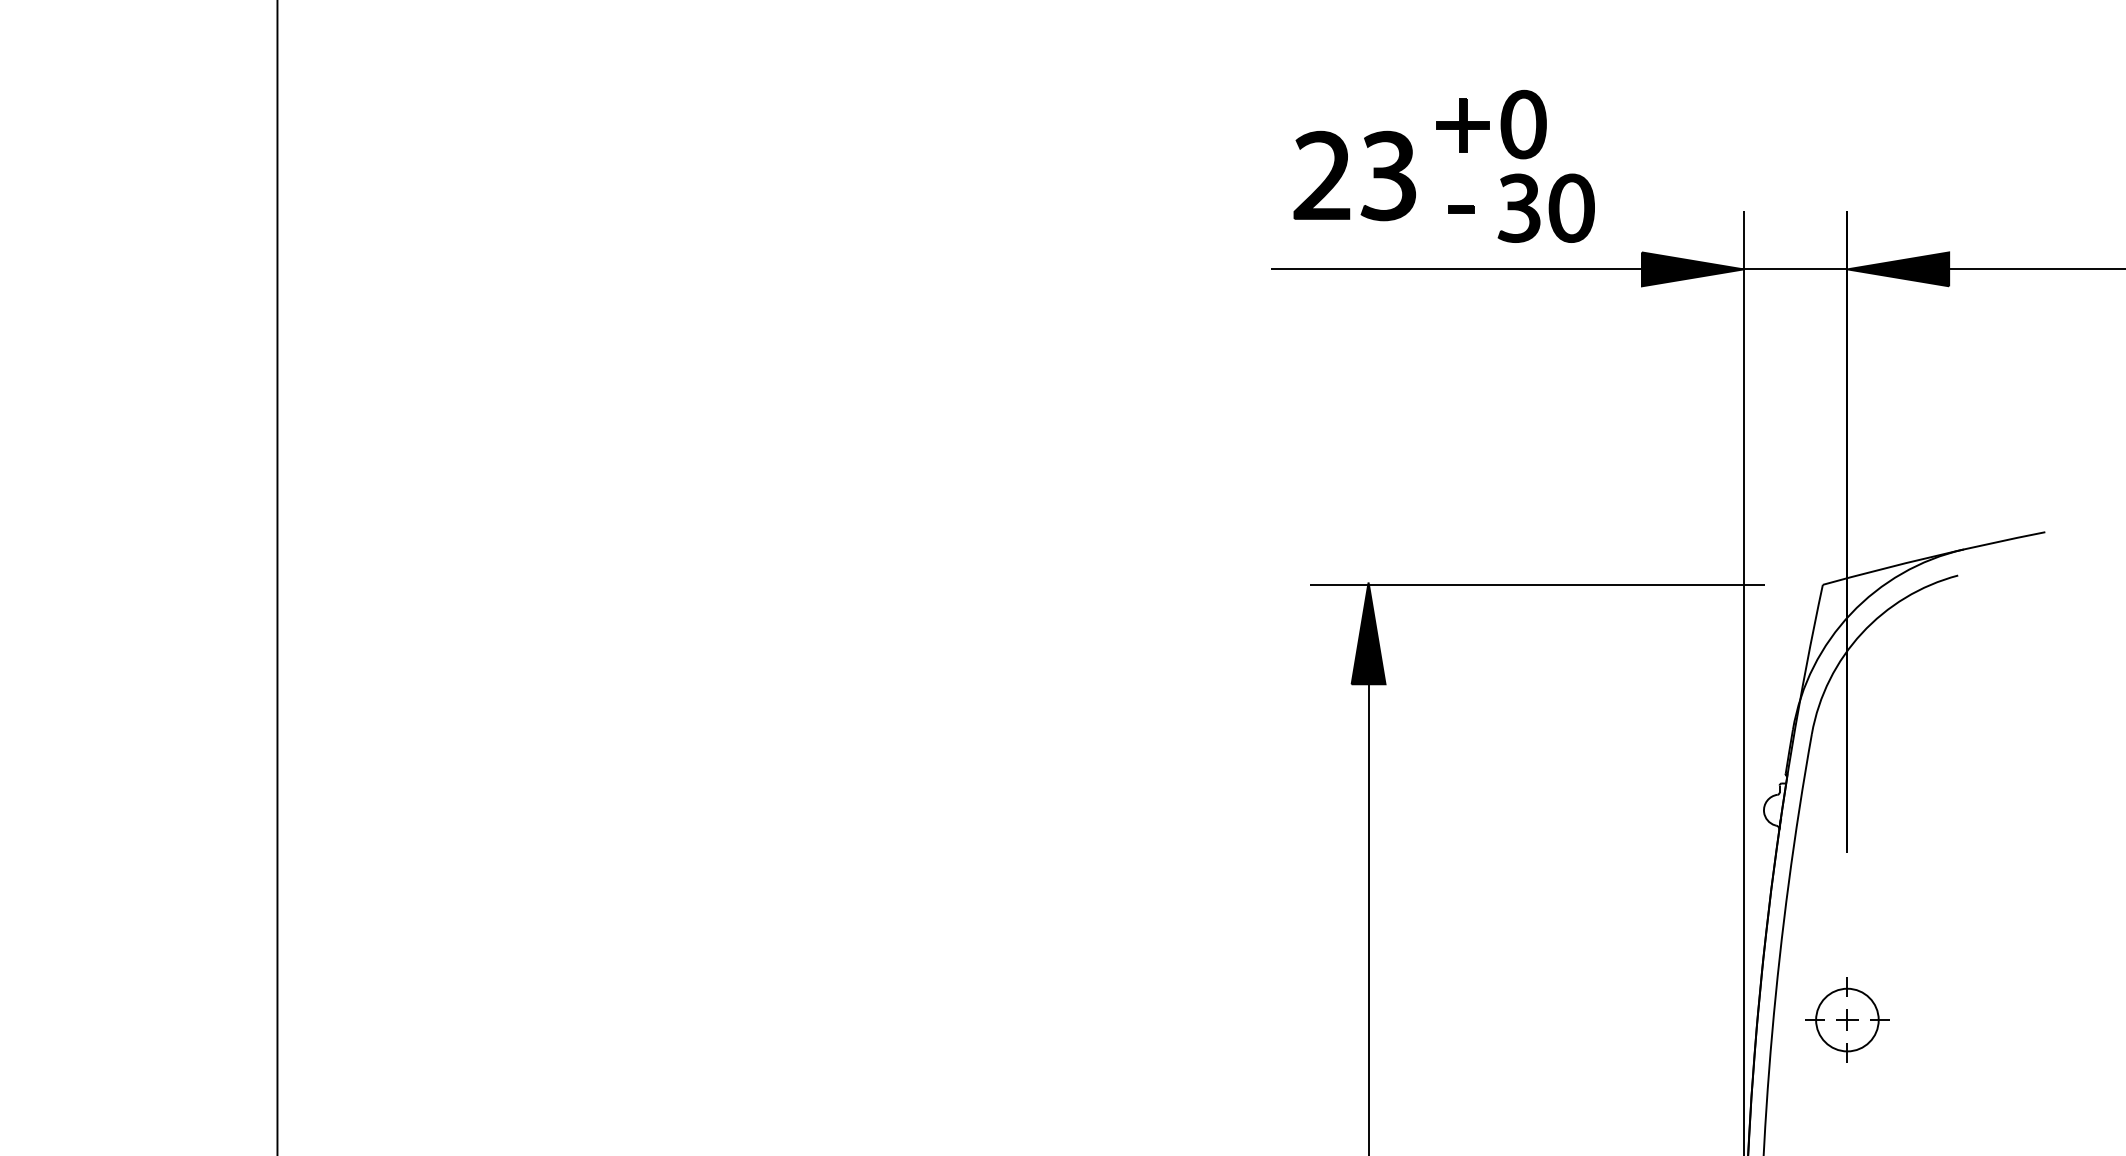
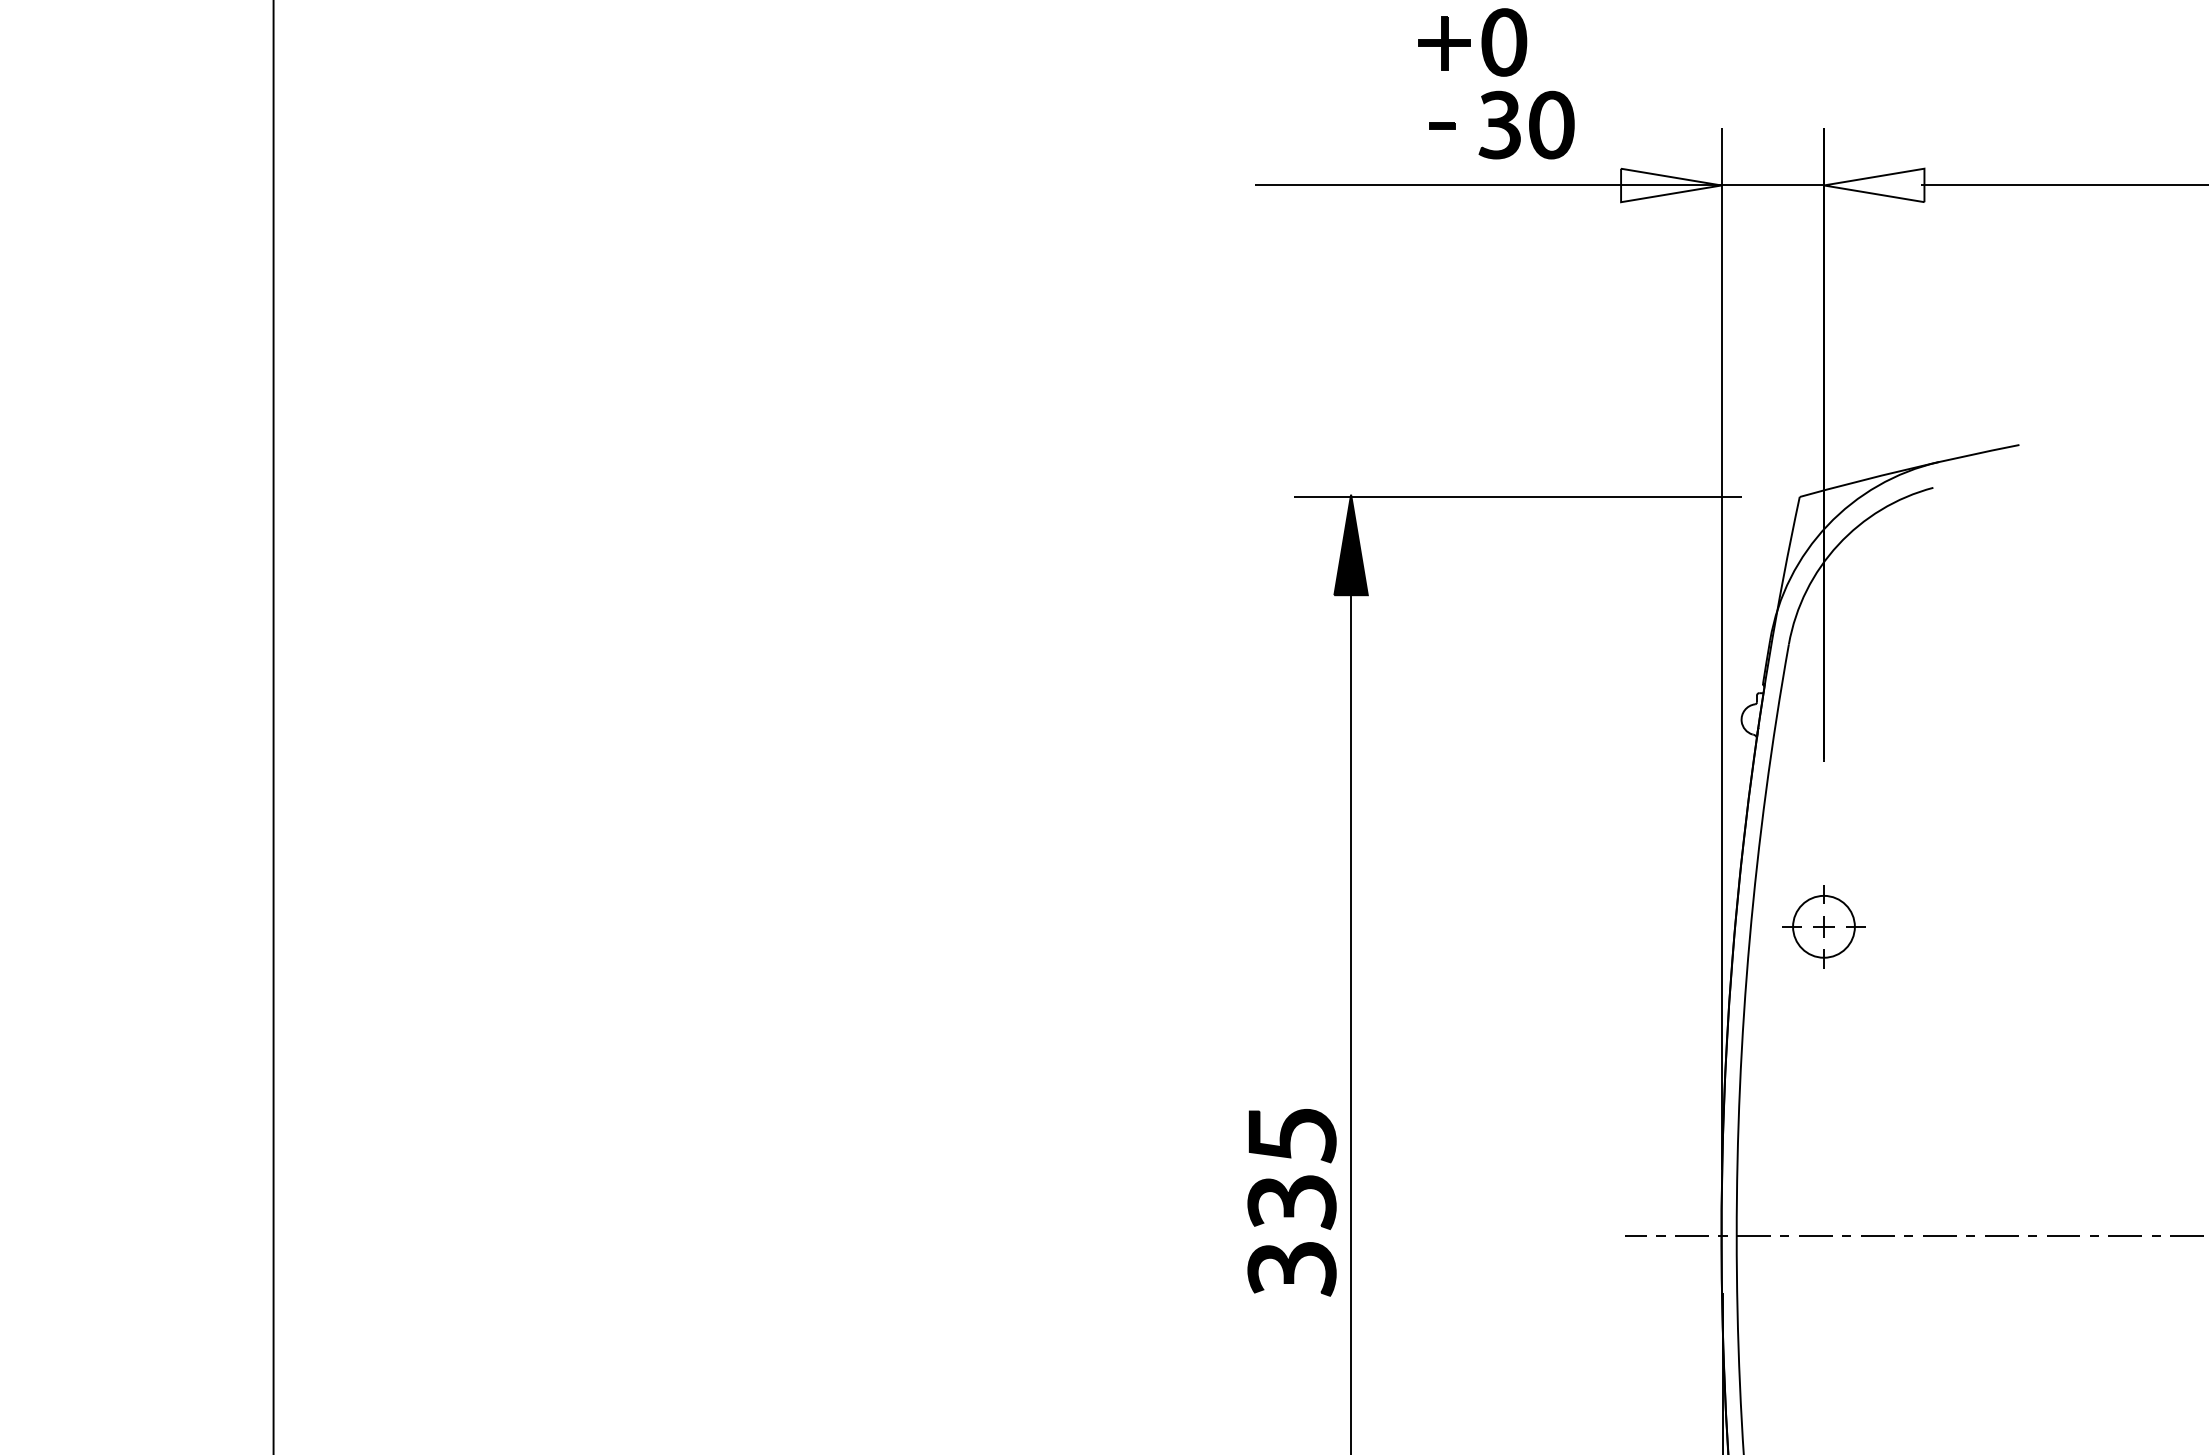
part: (1344, 172) -> (1327, 89), removed
fill: (1693, 269) -> (1671, 185), removed
fill: (1897, 269) -> (1873, 185), removed

